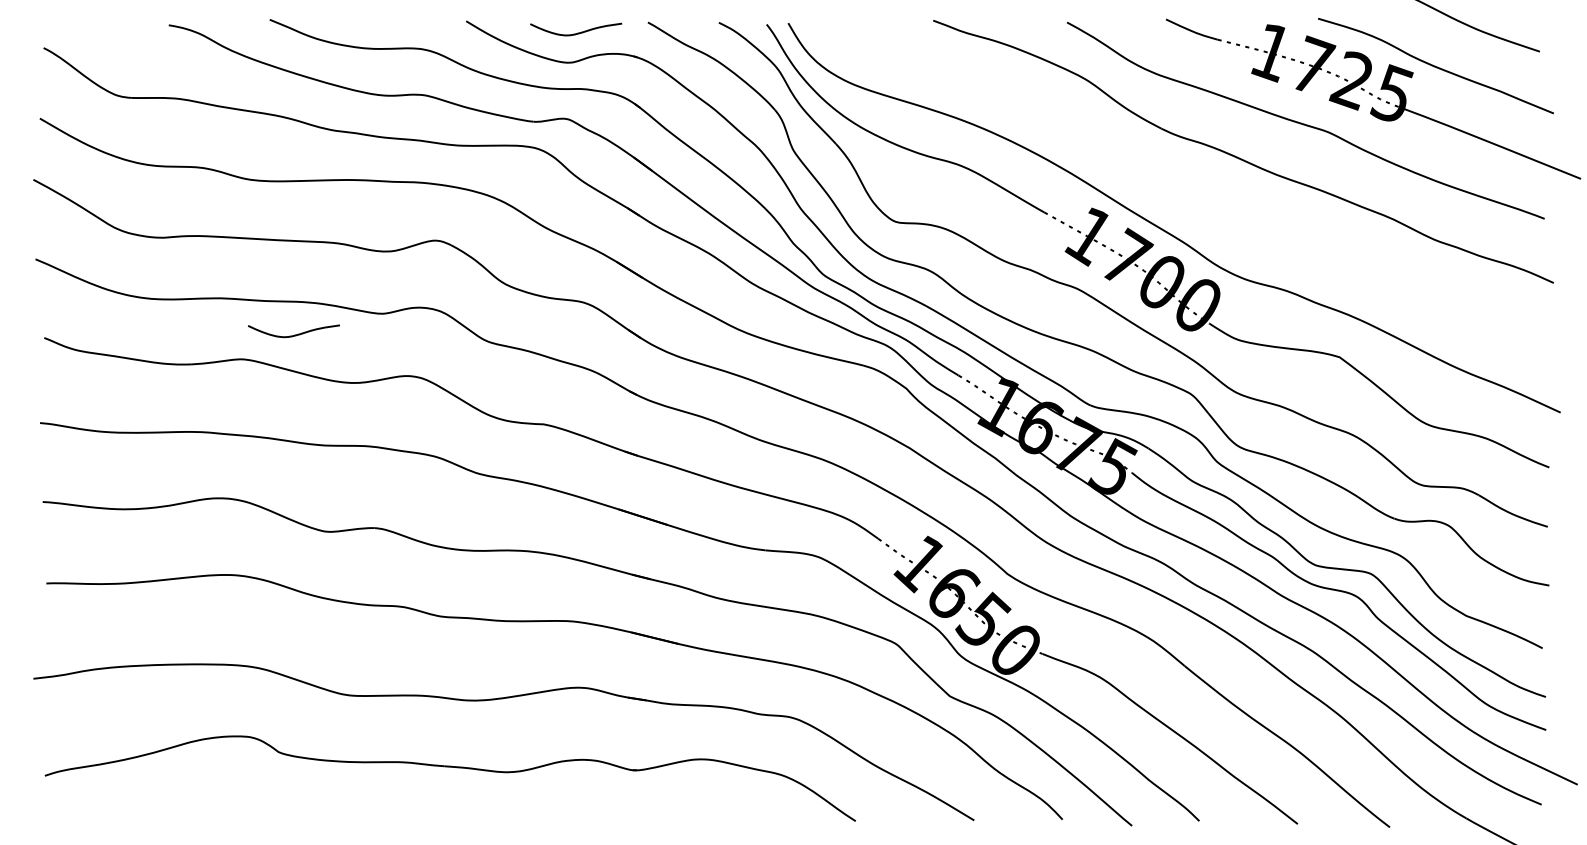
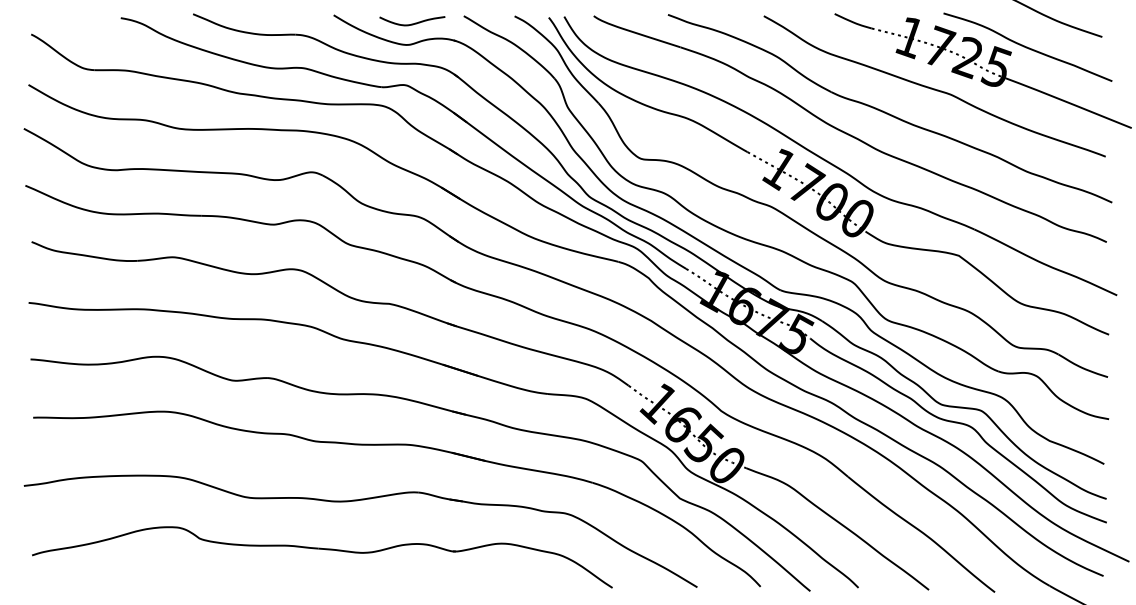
part: (1186, 179) -> (849, 128), added
curve: (294, 334) -> (210, 239), removed

